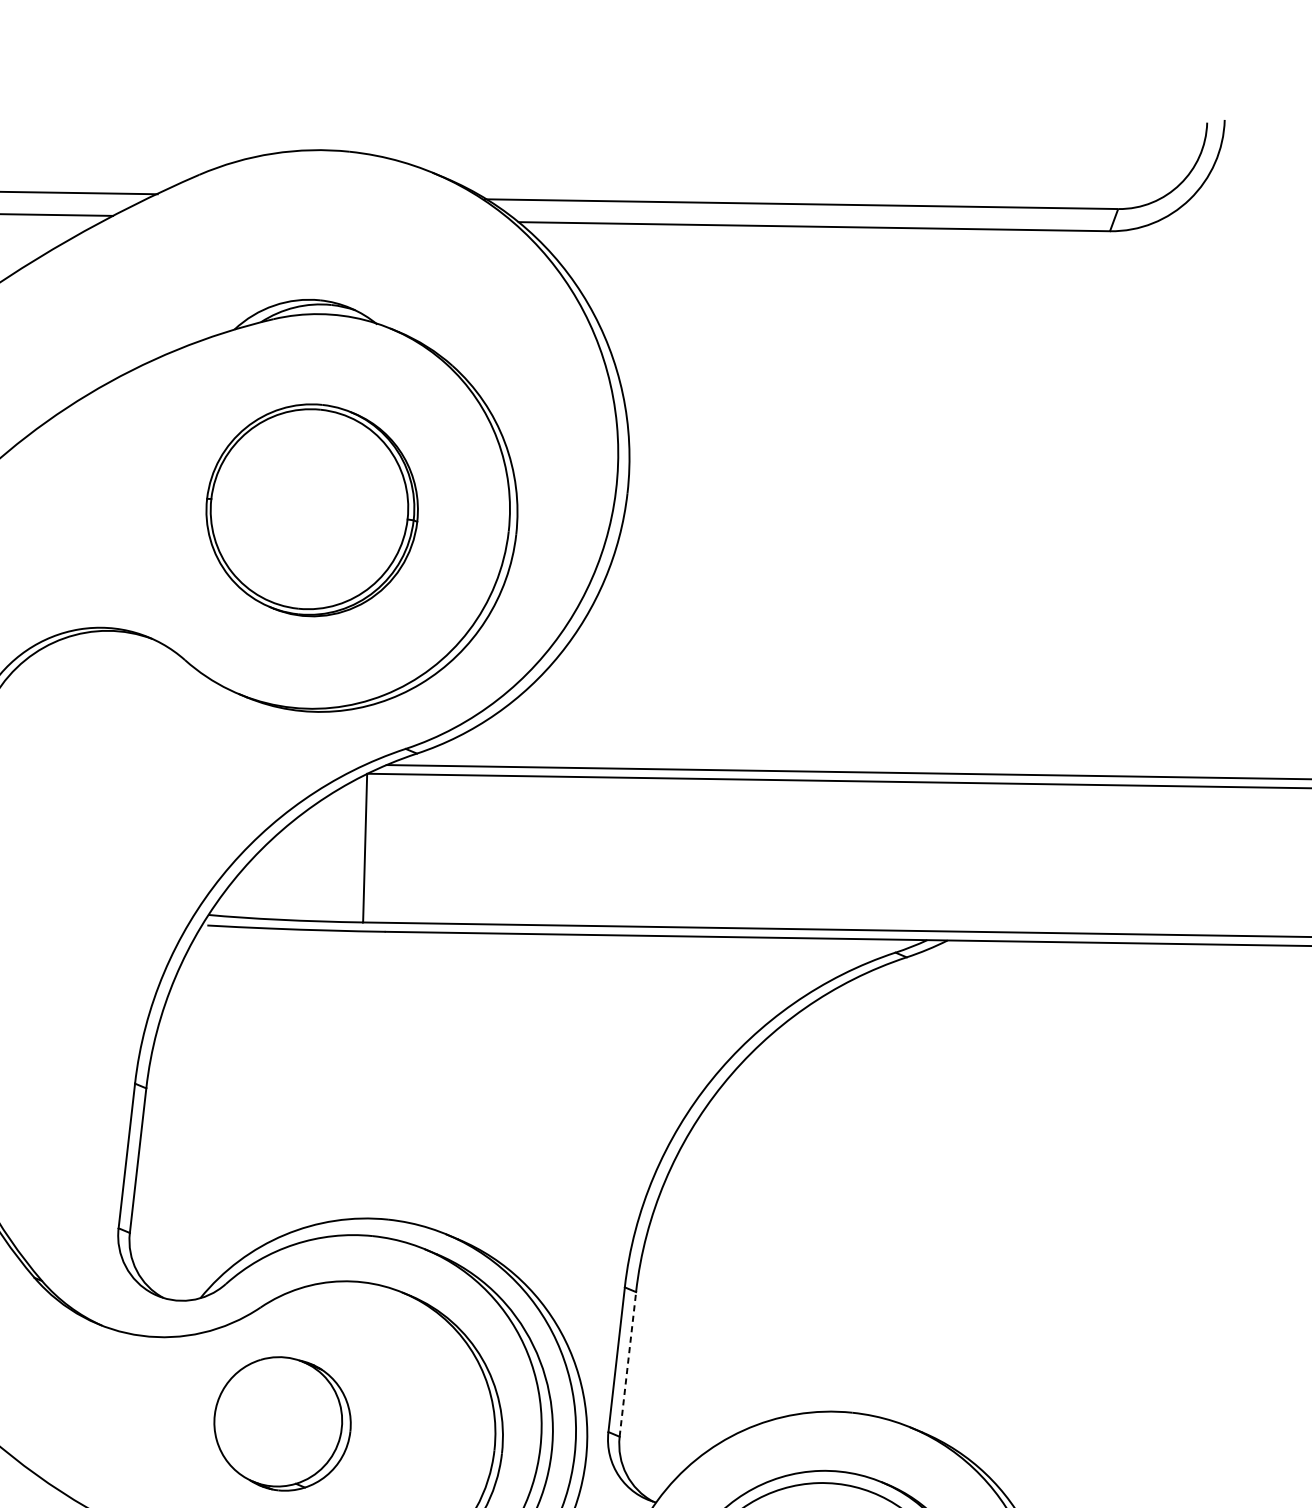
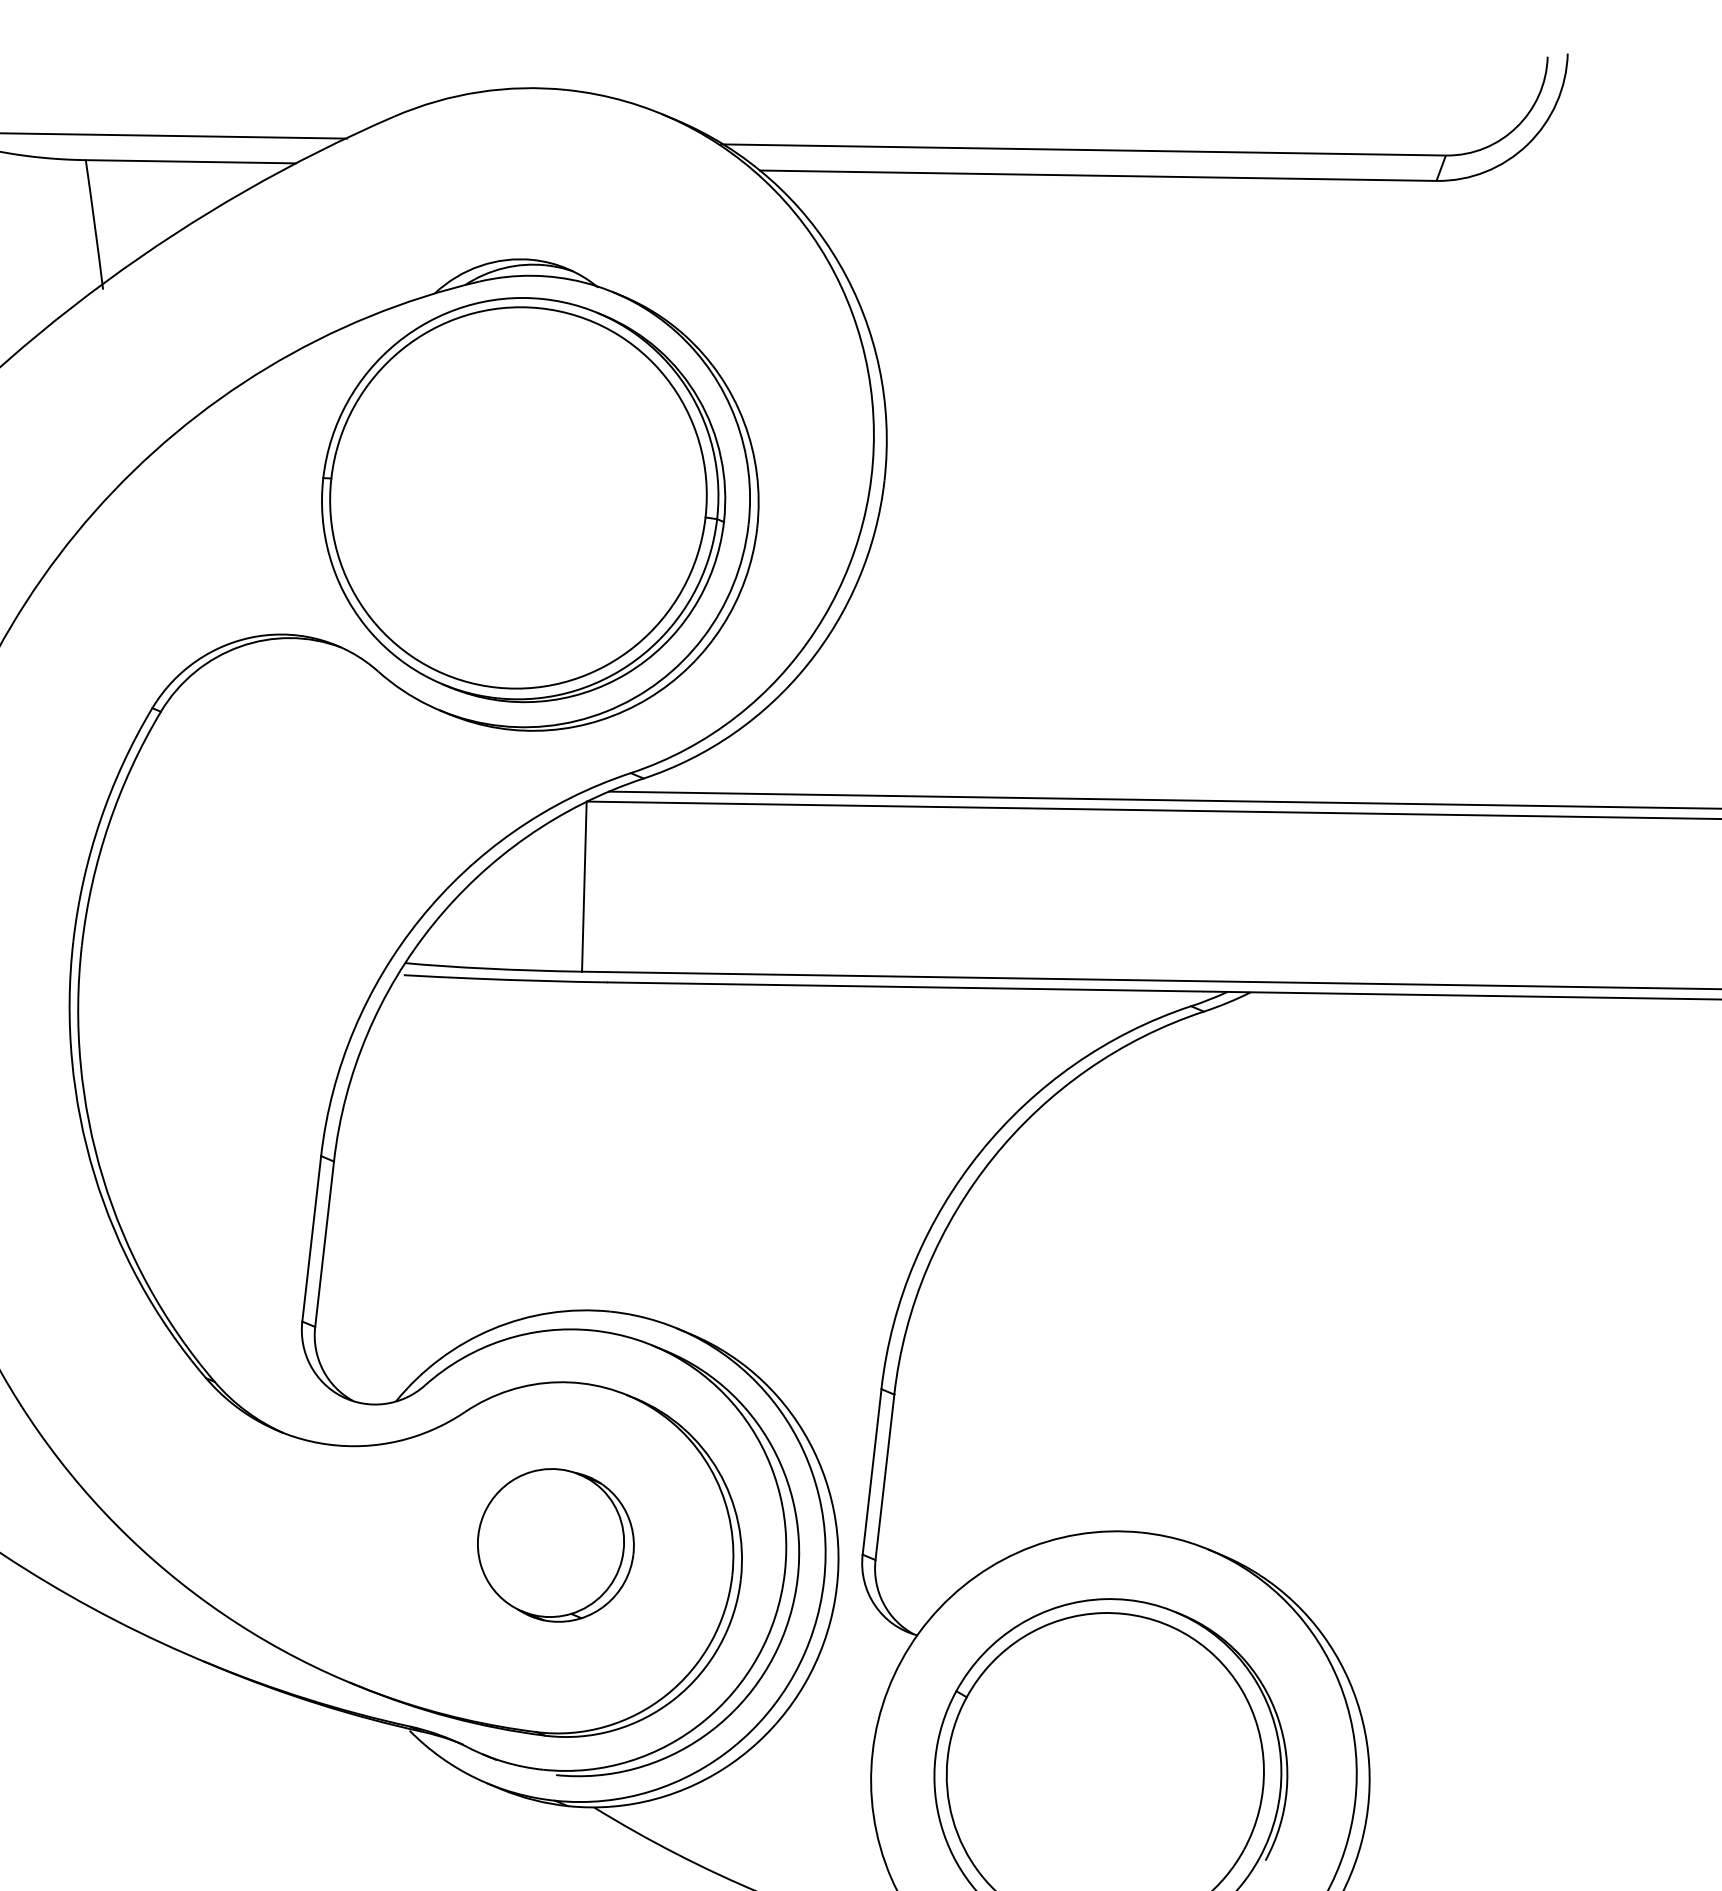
part: (311, 510) -> (523, 500), size x1.67
line: (628, 1363) -> (885, 1476), dashed -> solid
part: (282, 1424) -> (555, 1545), moved

